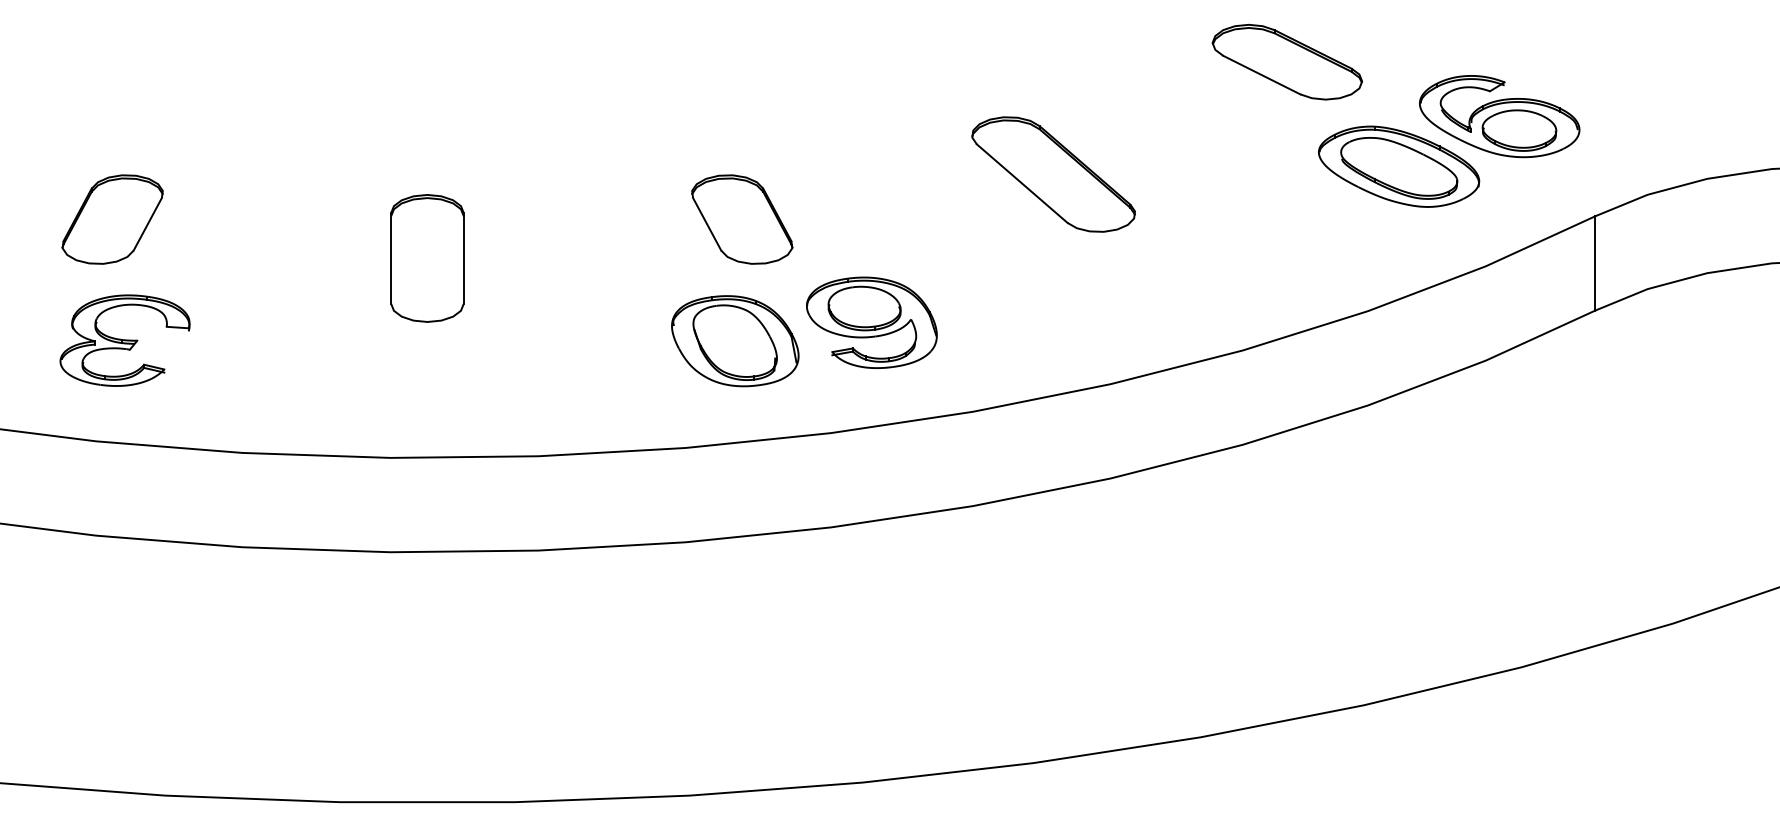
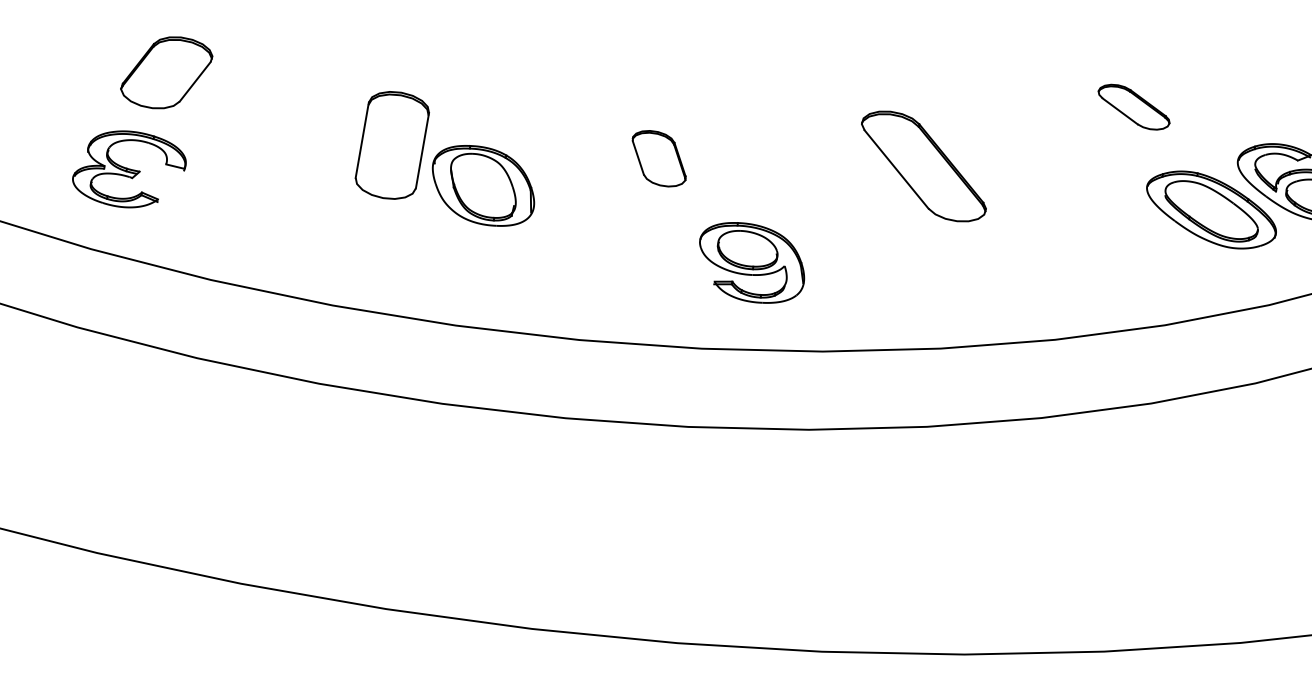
part: (1287, 62) -> (1134, 107), size x0.6
part: (112, 219) -> (166, 72), moved
part: (742, 219) -> (659, 158), size x0.7
part: (735, 341) -> (483, 186), moved

